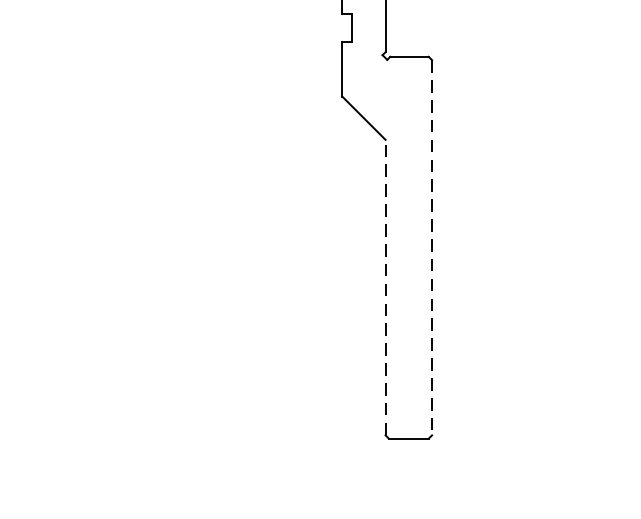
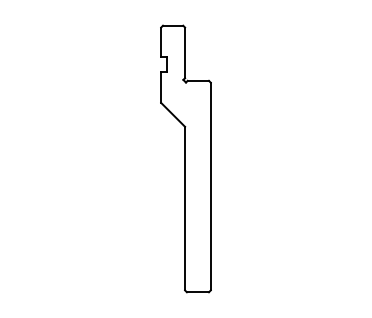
line: (431, 247) -> (210, 186), dashed -> solid
line: (386, 287) -> (185, 208), dashed -> solid

